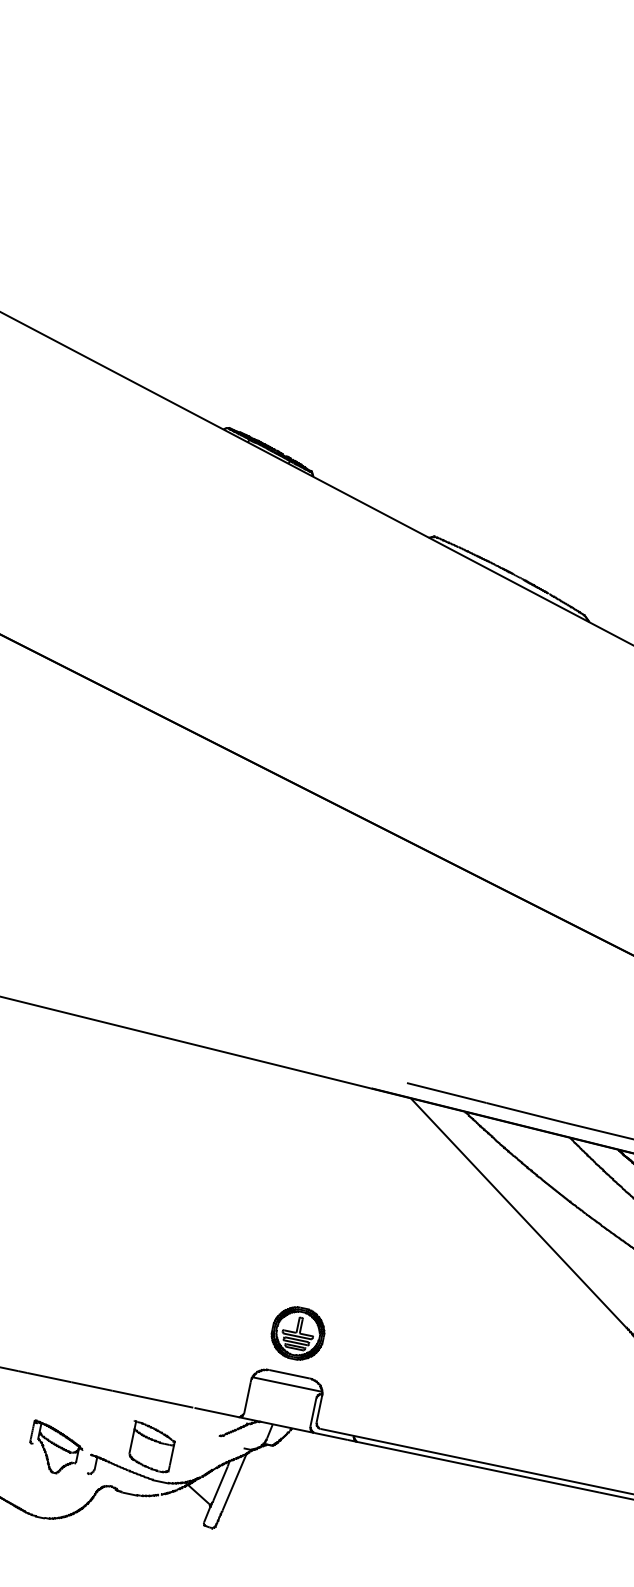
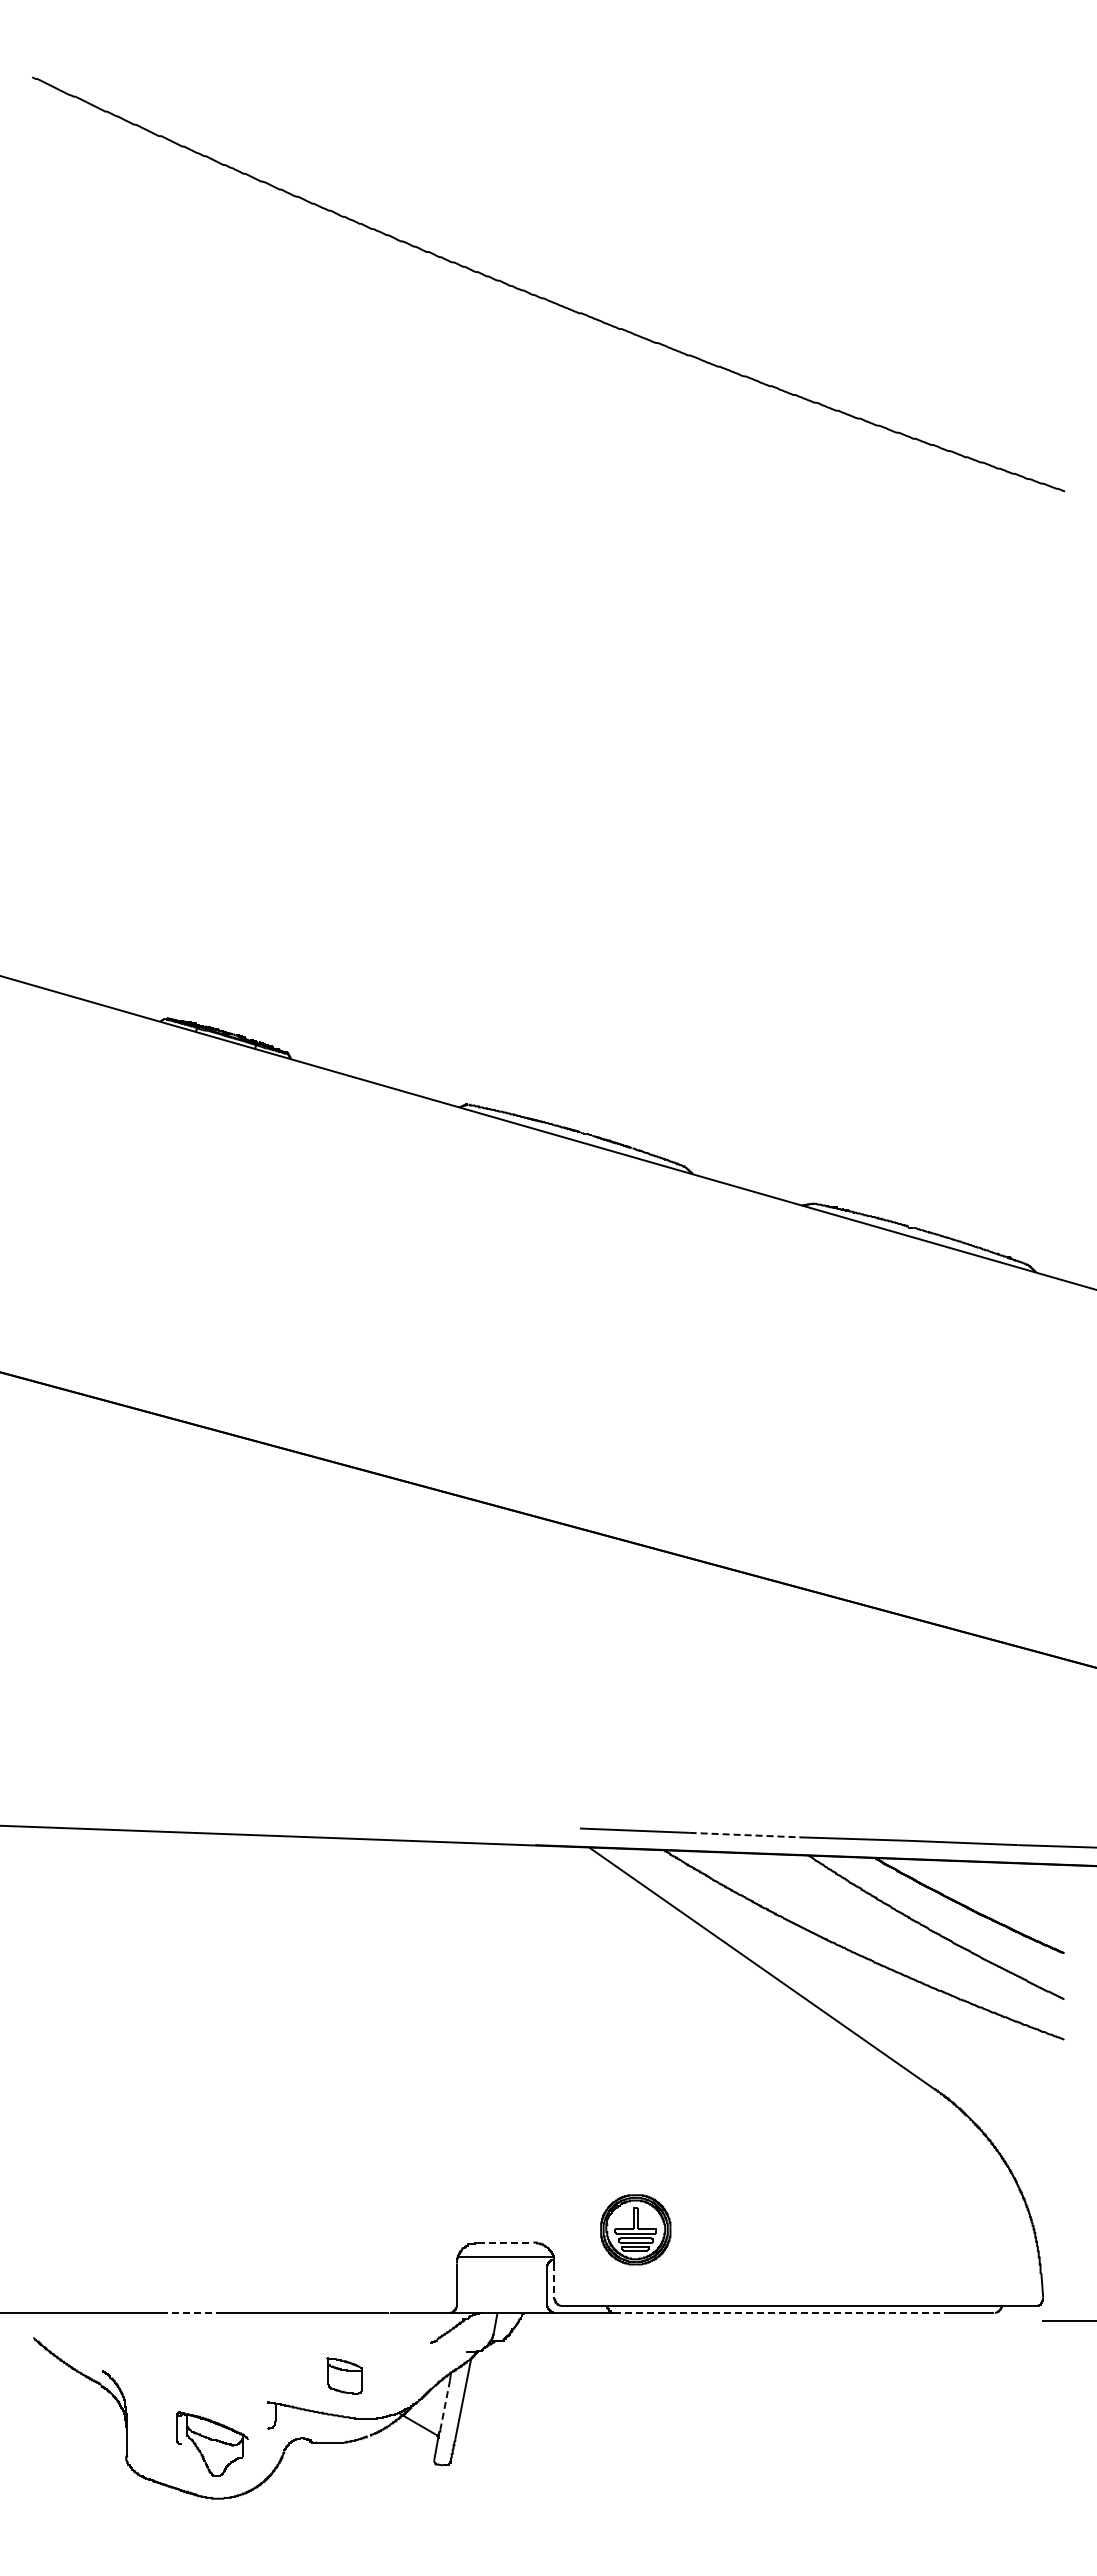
line: (526, 1113) -> (744, 1835), solid -> dashed
part: (297, 1333) -> (635, 2229), moved
line: (289, 1374) -> (505, 2242), solid -> dashed
line: (49, 1377) -> (192, 2312), solid -> dashed
line: (319, 1410) -> (554, 2281), solid -> dashed
part: (151, 1446) -> (344, 2375), size x0.6
part: (55, 1448) -> (212, 2443), moved
line: (478, 1467) -> (779, 2312), solid -> dashed
line: (220, 1484) -> (445, 2405), solid -> dashed

